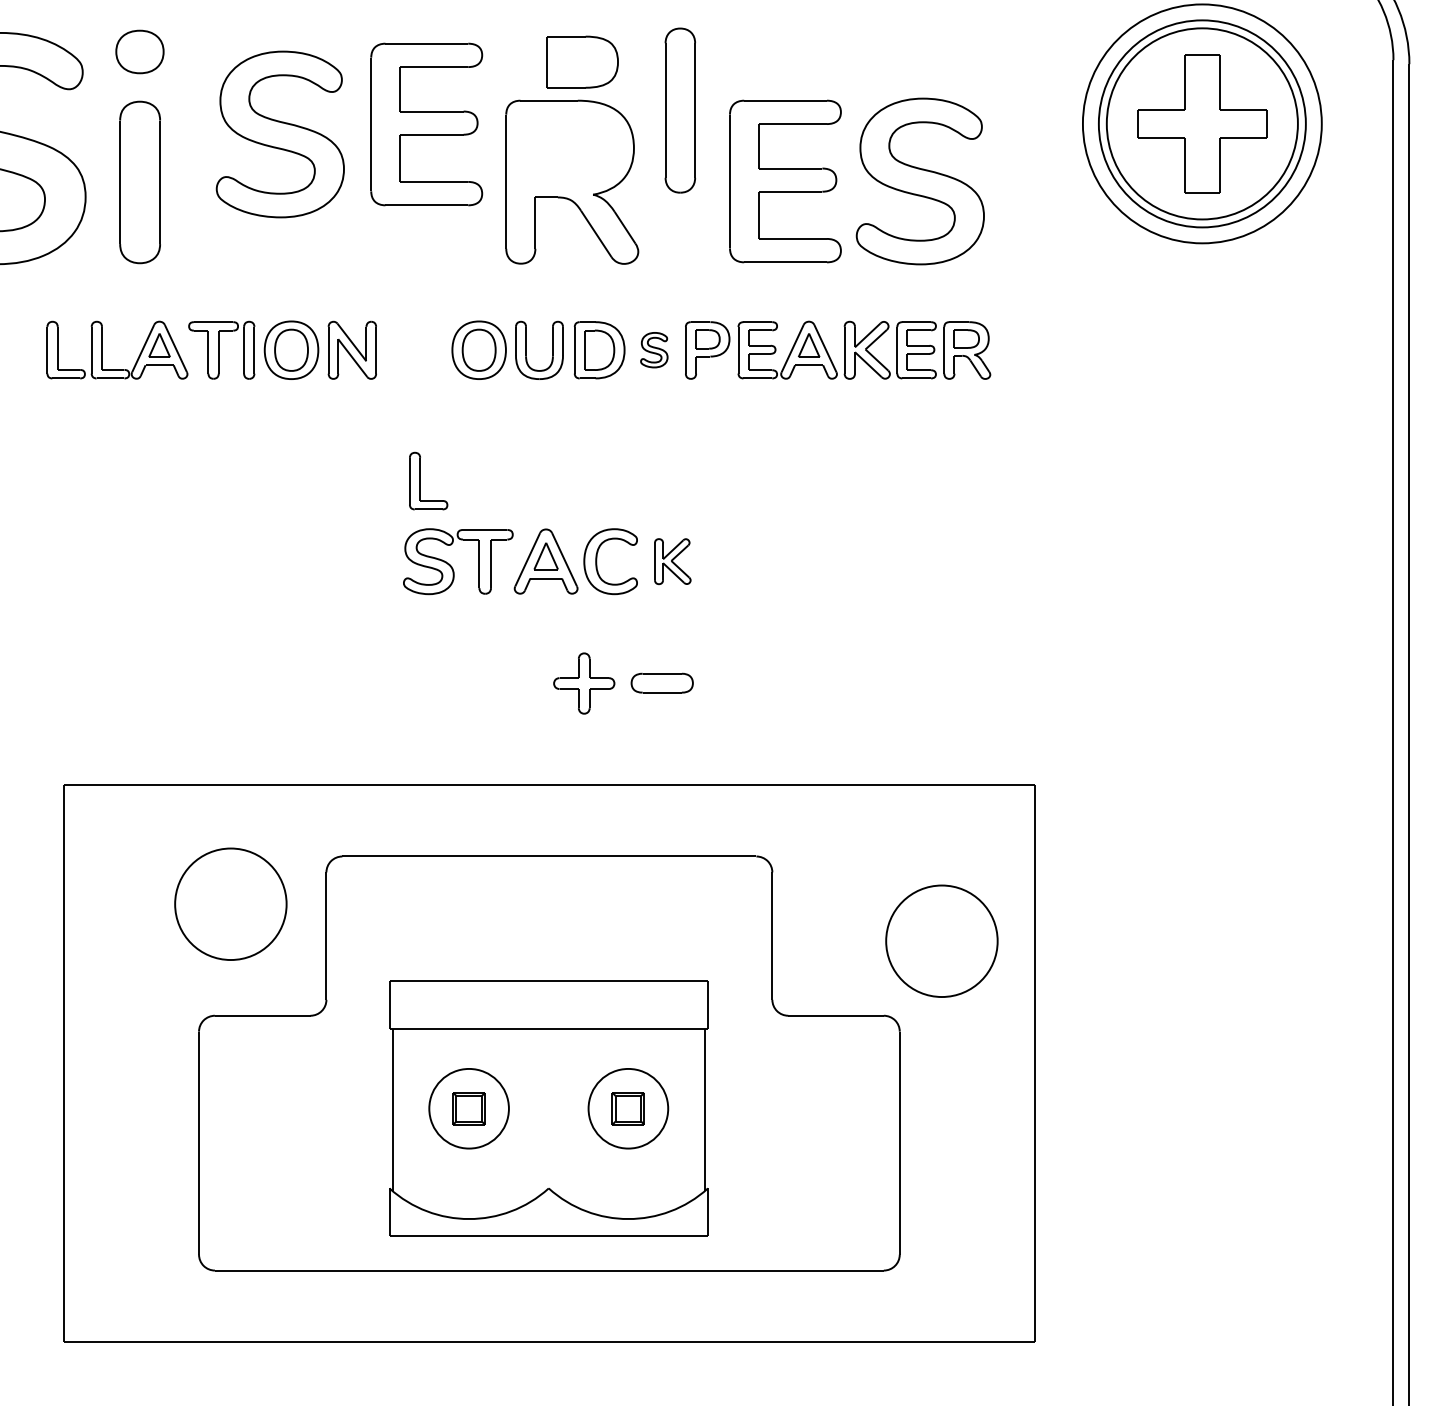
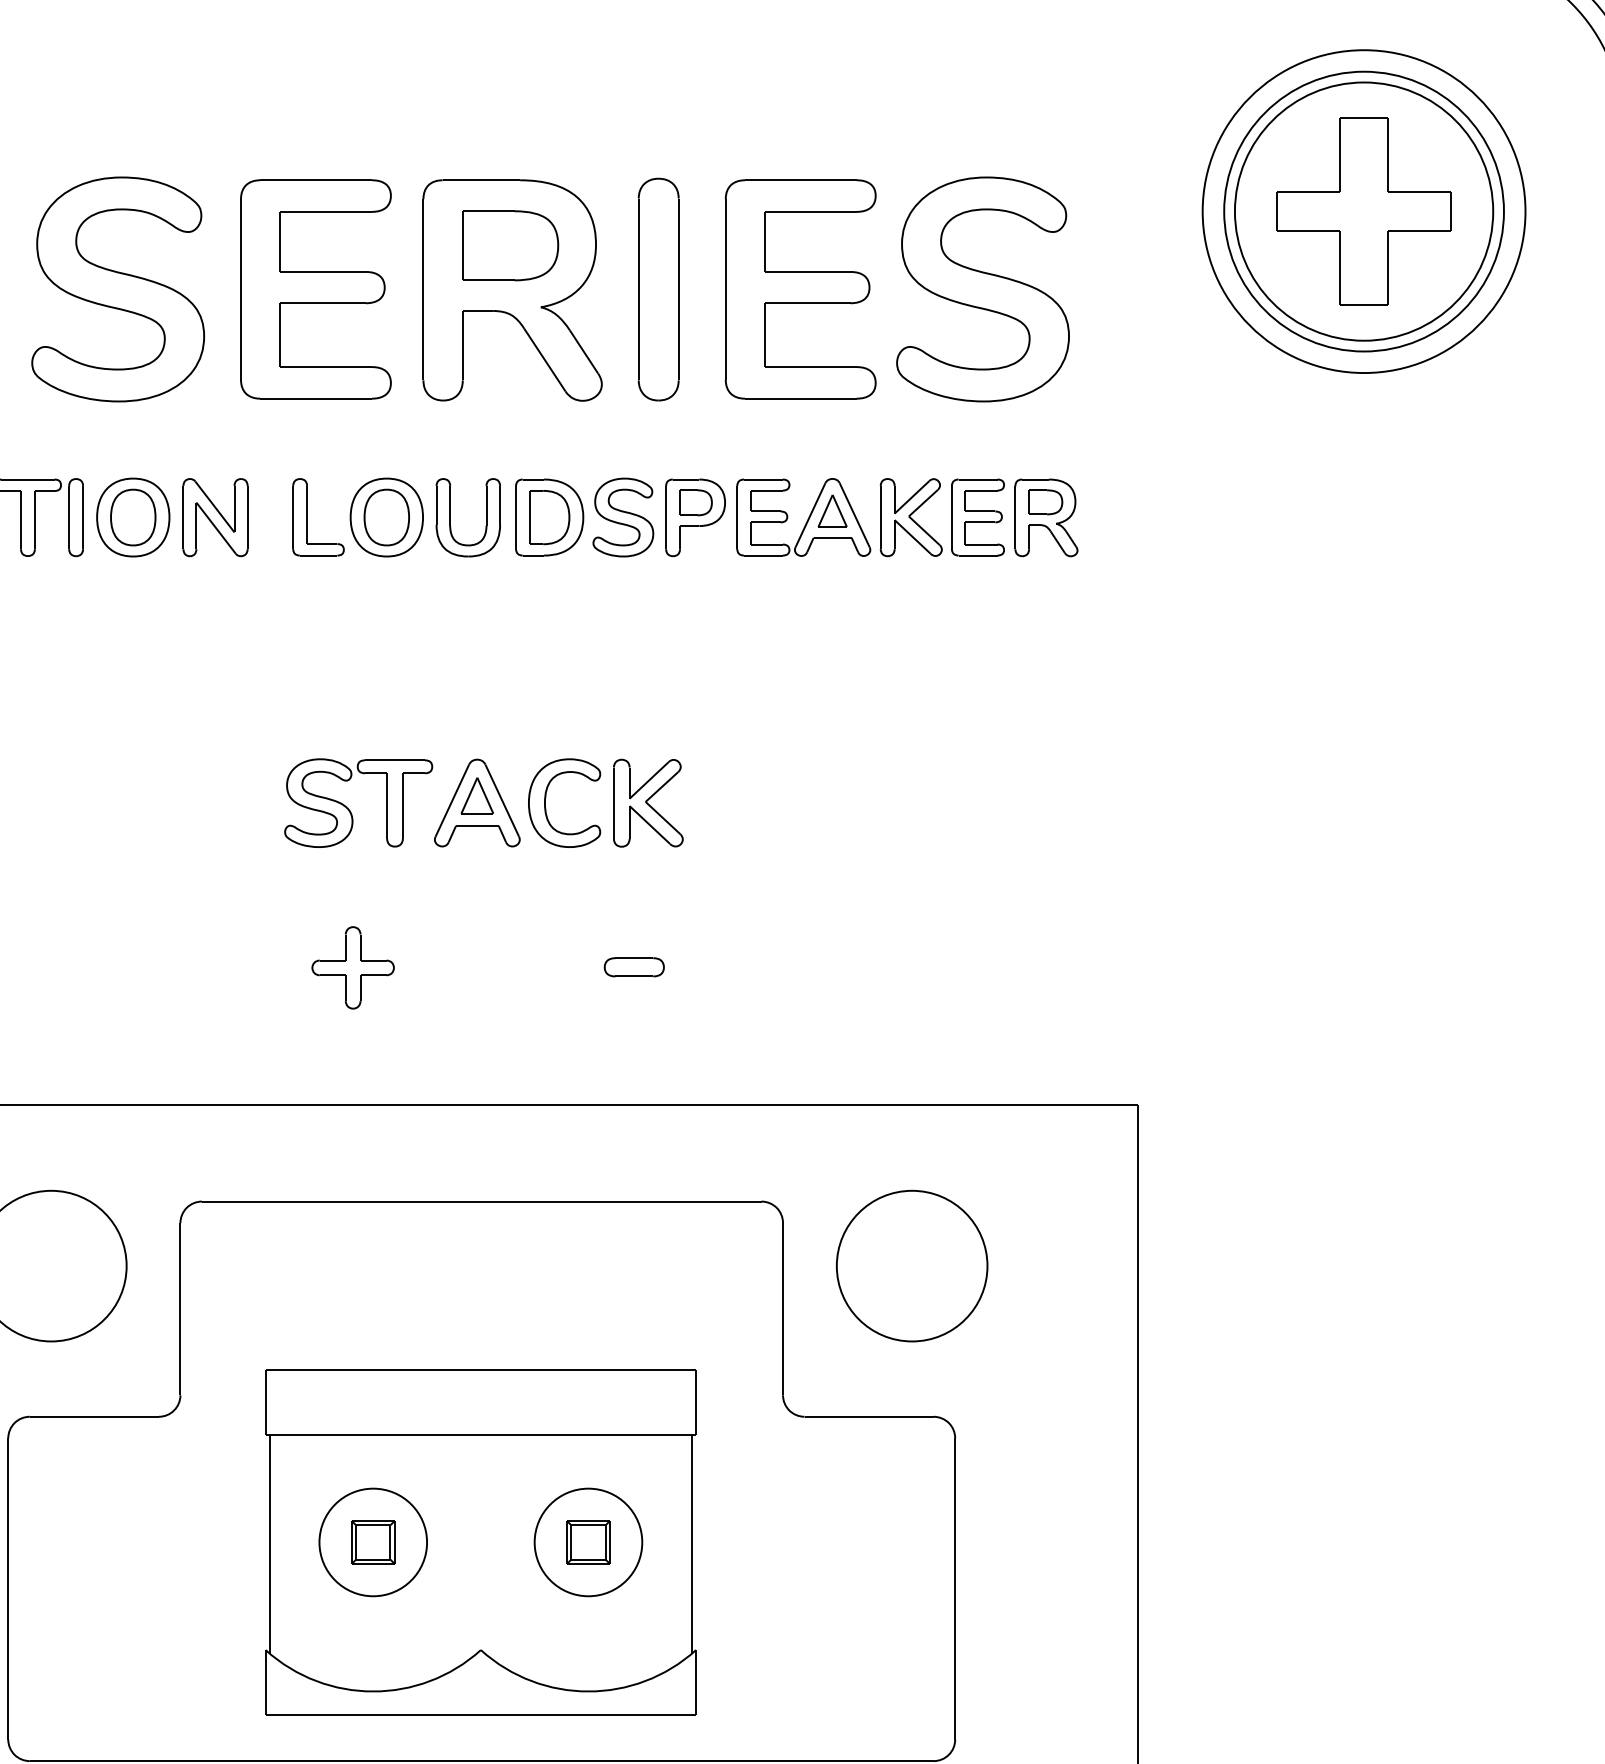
part: (582, 61) -> (510, 244), moved
part: (679, 110) -> (657, 289), moved
part: (426, 124) -> (315, 289), moved
part: (279, 134) -> (117, 289), moved
part: (654, 349) -> (623, 516), size x1.67
part: (420, 480) -> (307, 516), moved
part: (672, 561) -> (648, 802), size x1.43
part: (662, 682) -> (634, 966), size x0.71
part: (584, 683) -> (353, 967), moved
part: (941, 940) -> (911, 1265), moved

